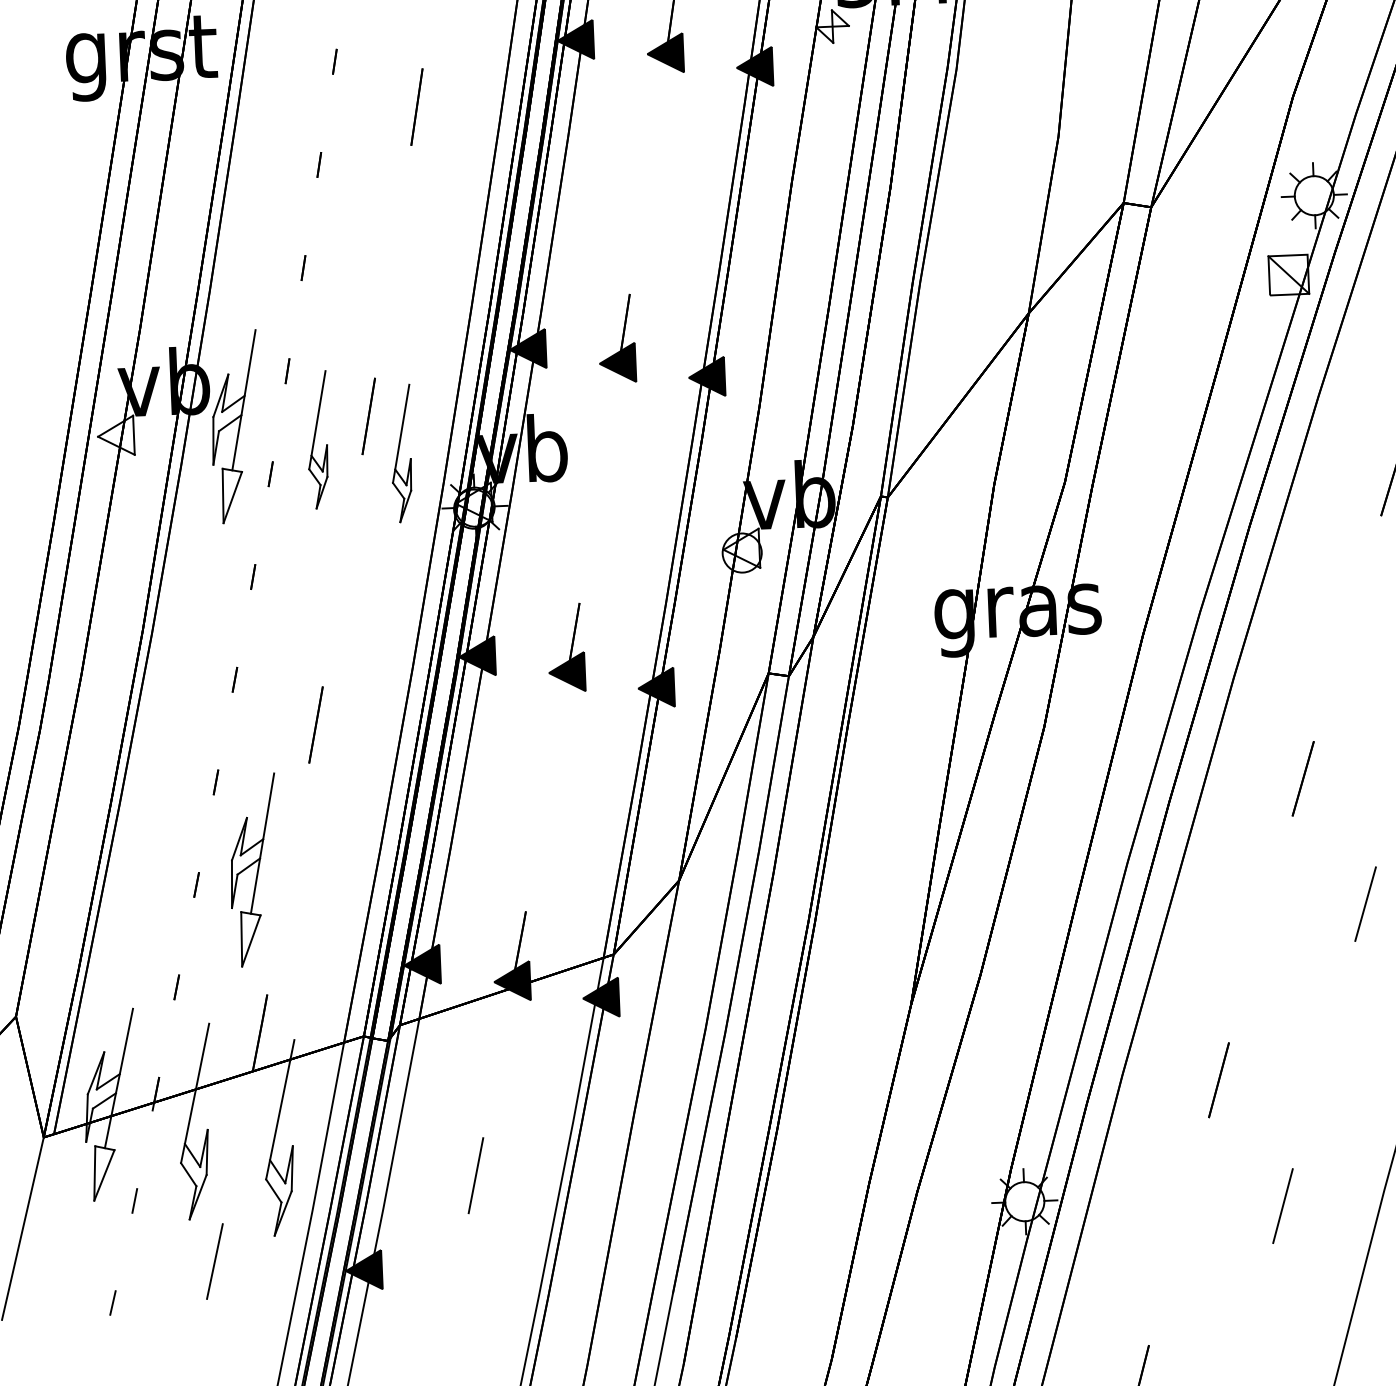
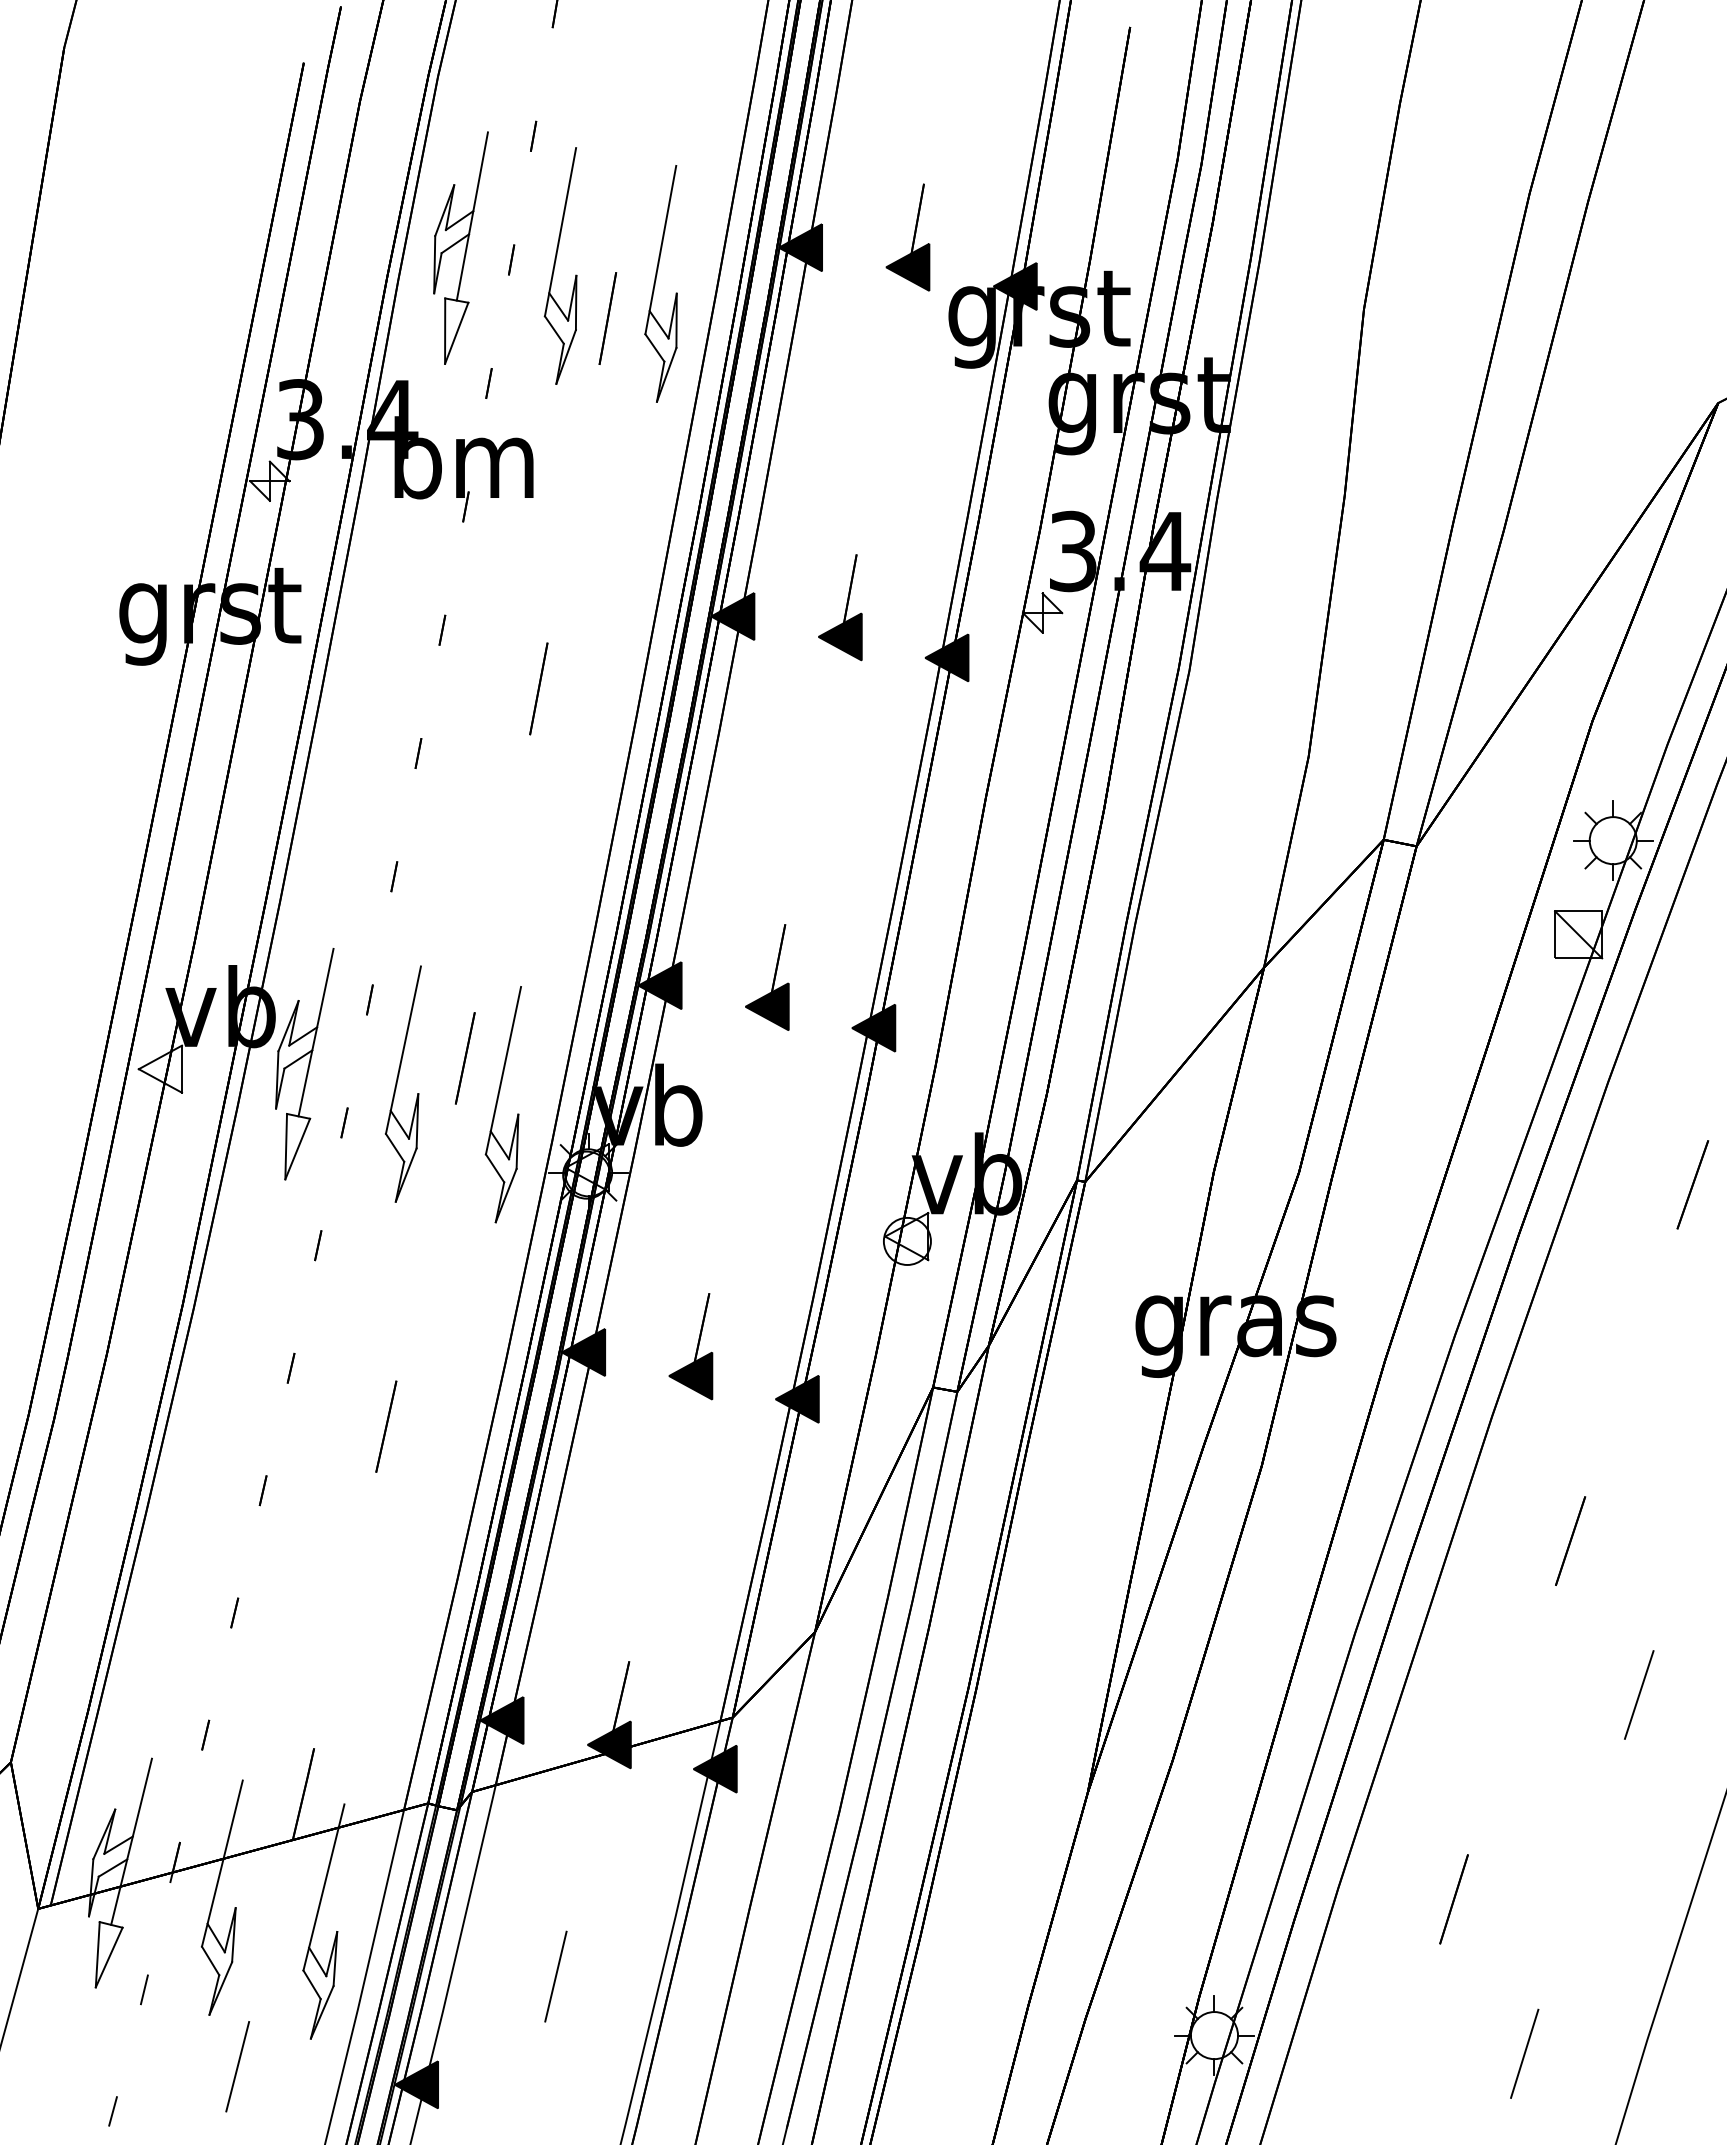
part: (317, 439) -> (402, 1083), size x1.43
part: (401, 453) -> (502, 1104), size x1.43
part: (254, 870) -> (304, 1598), removed

